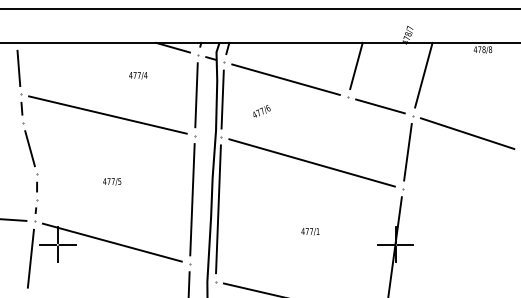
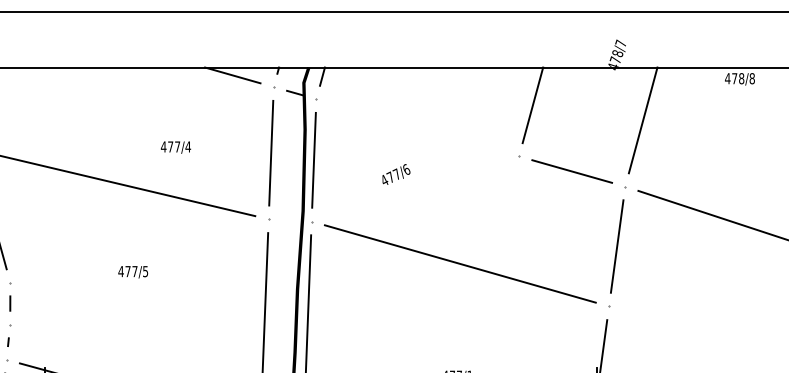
text: (138, 75) -> (176, 147), moved
line: (285, 79) -> (416, 127), removed
text: (261, 111) -> (395, 174), moved
text: (112, 181) -> (133, 271), moved

